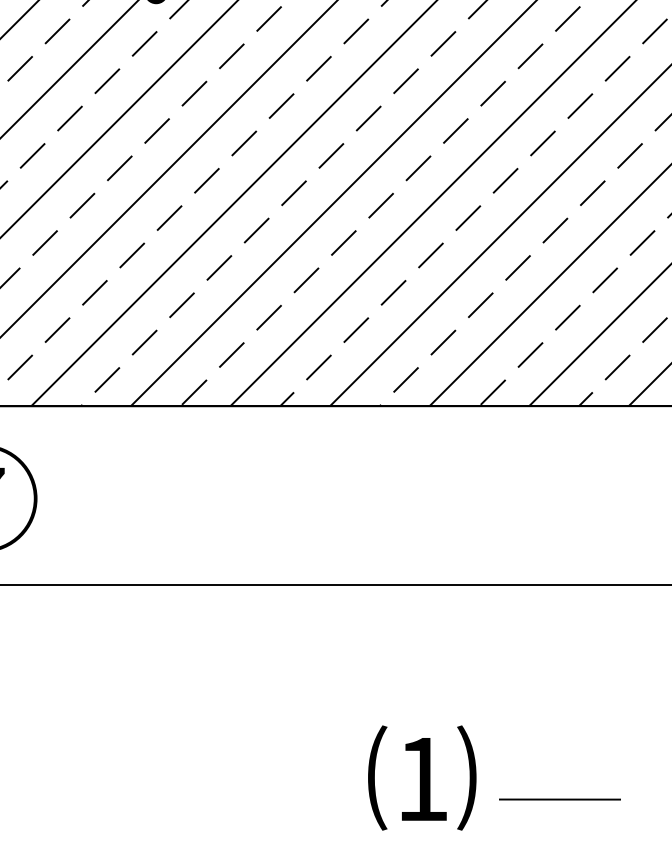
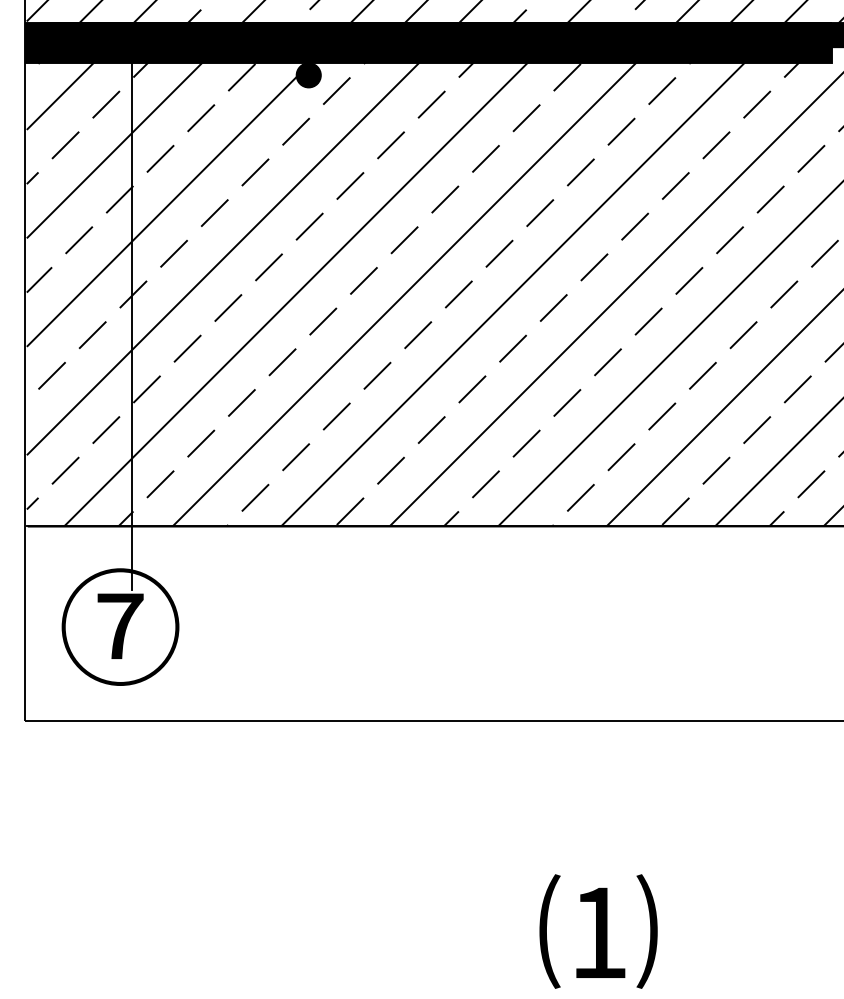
line: (559, 799) -> (748, 954), removed

